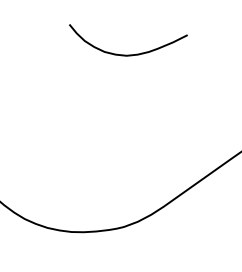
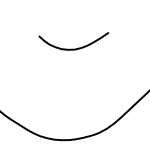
curve: (124, 53) -> (73, 48), moved

